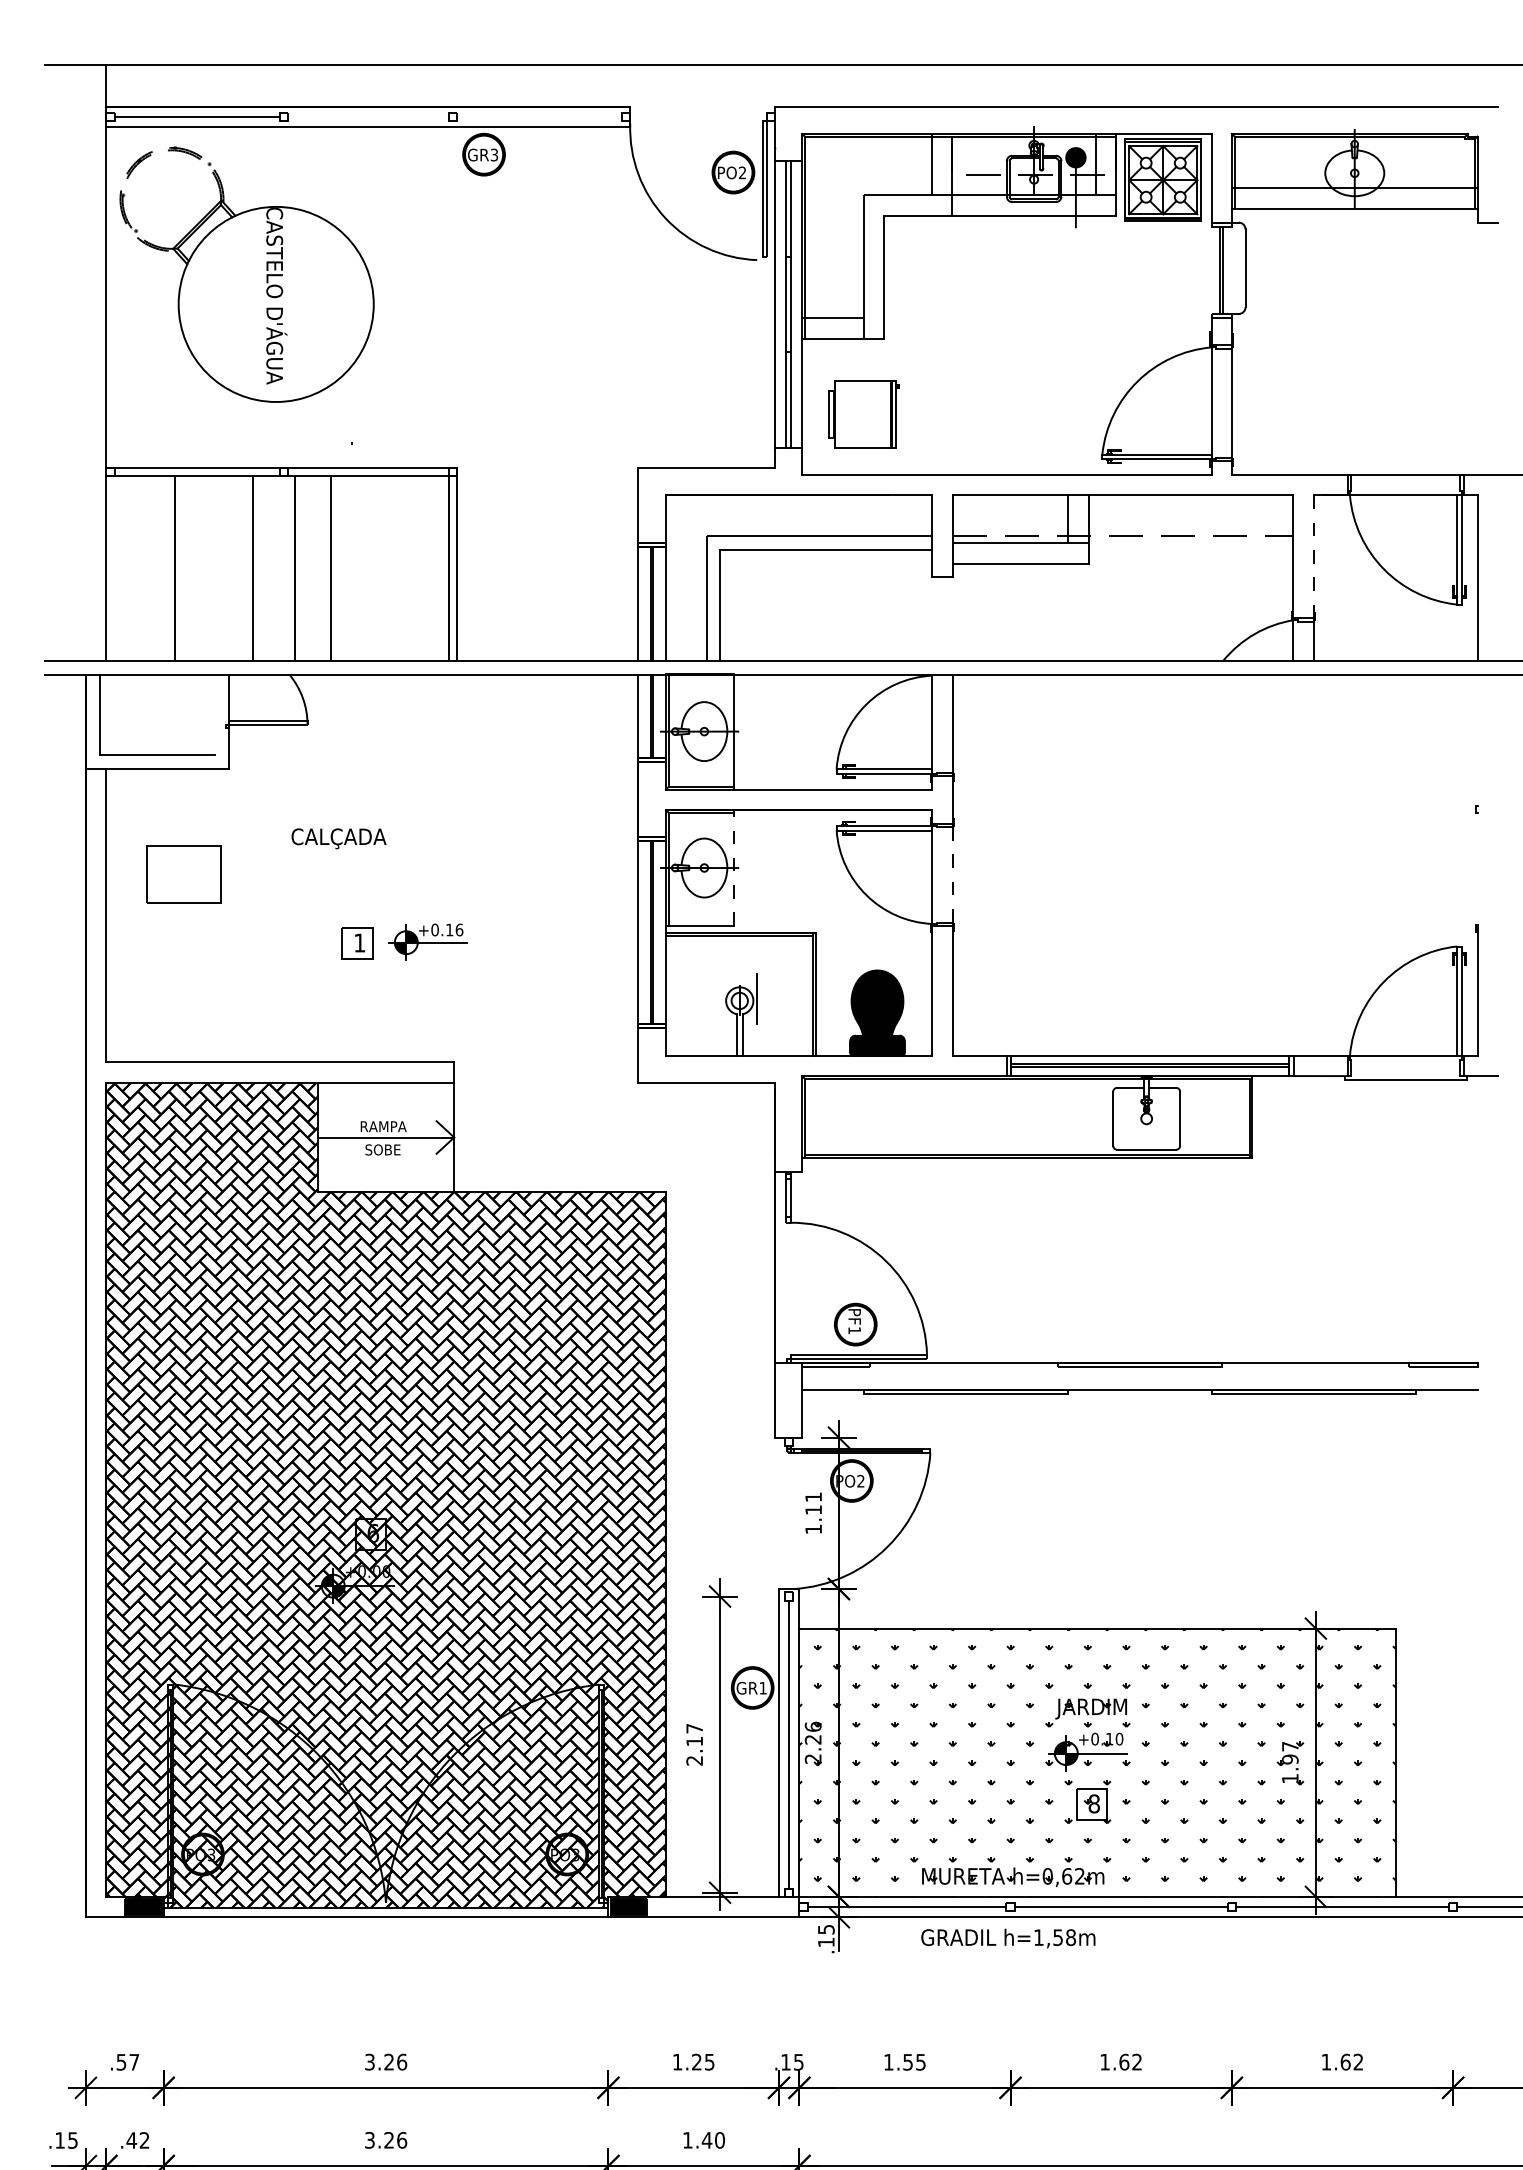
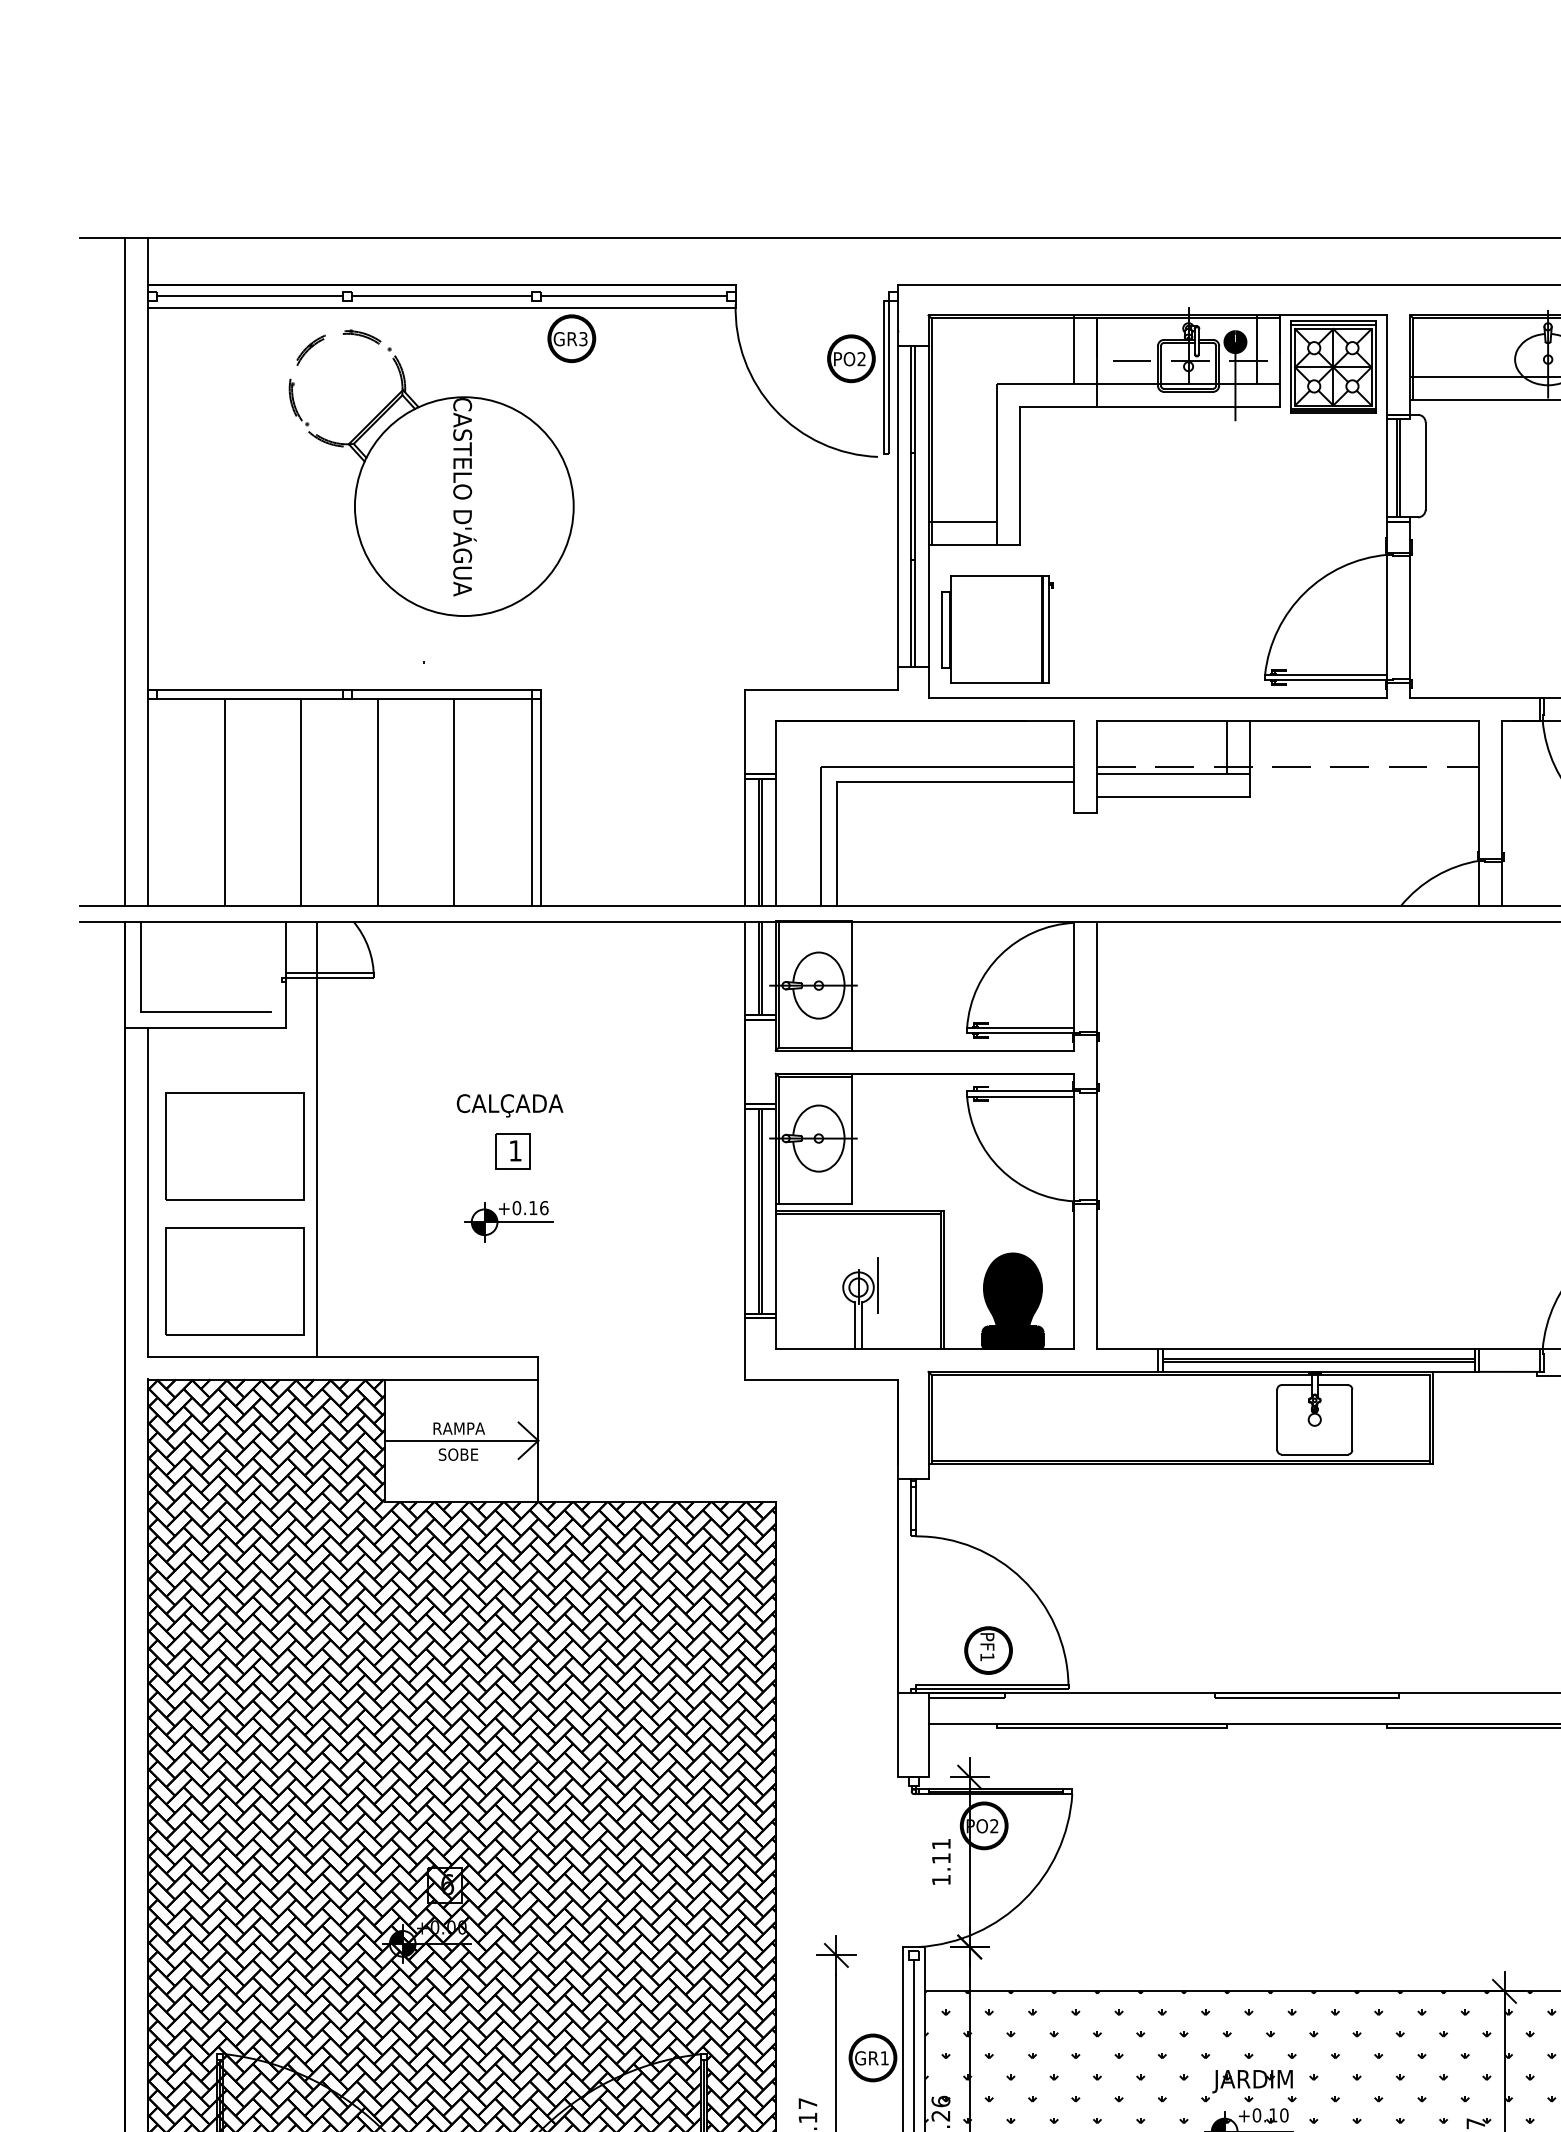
line: (367, 116) -> (441, 295), added
line: (539, 116) -> (633, 295), added
line: (1211, 270) -> (1387, 468), added
part: (246, 274) -> (431, 473), moved
line: (85, 362) -> (124, 571), added
part: (863, 414) -> (997, 630), size x1.43
line: (1313, 556) -> (1501, 789), dashed -> solid
line: (252, 568) -> (377, 802), moved
line: (294, 568) -> (300, 802), moved
line: (331, 568) -> (454, 802), moved
text: (338, 838) -> (509, 1105), moved
line: (256, 868) -> (316, 1139), added
line: (734, 868) -> (852, 1139), dashed -> solid
part: (183, 874) -> (234, 1145), size x1.67
line: (952, 874) -> (1097, 1145), dashed -> solid
part: (357, 943) -> (512, 1151), moved
part: (183, 995) -> (234, 1281), added

